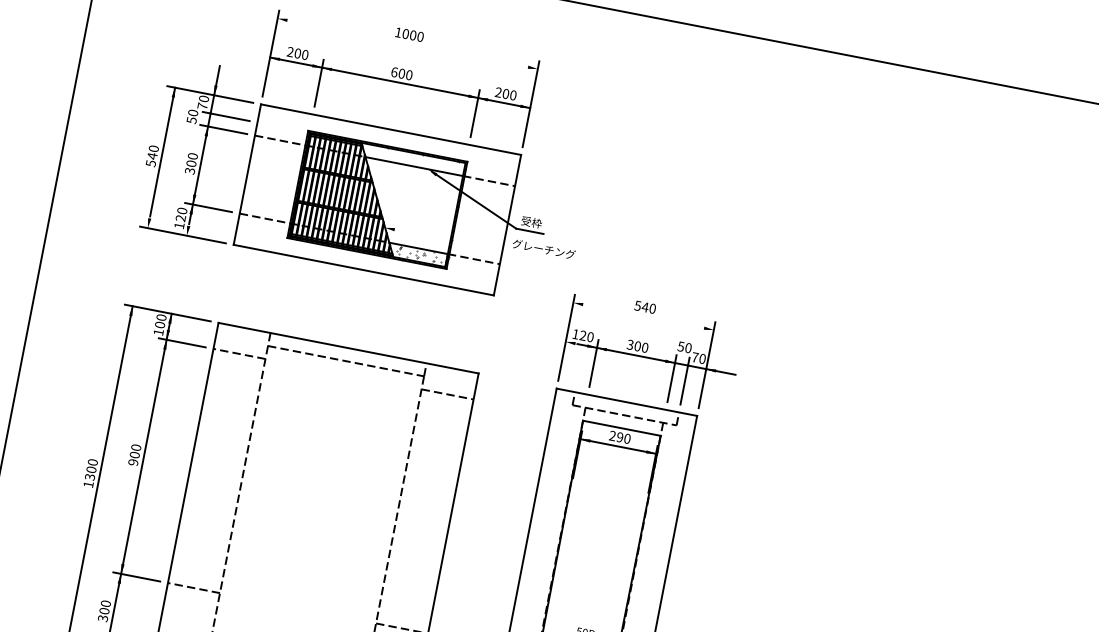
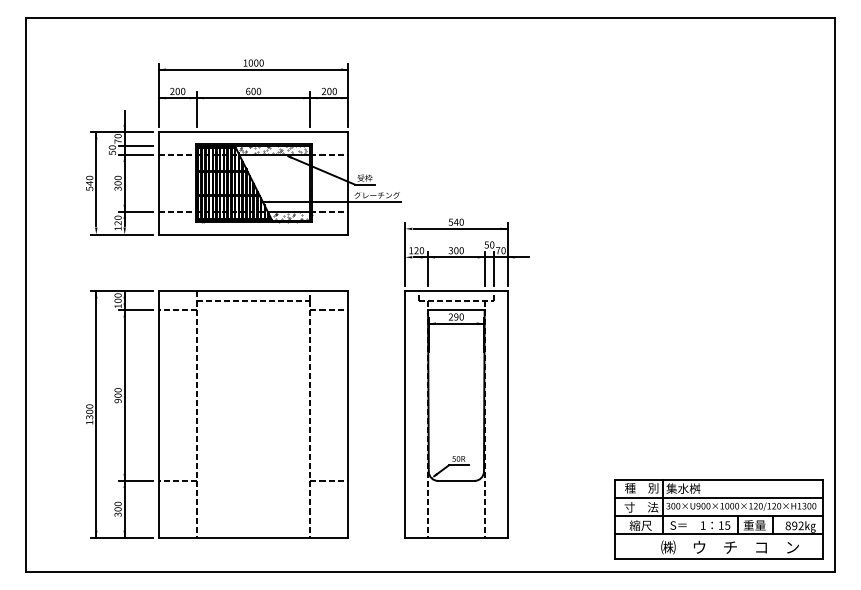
line: (407, 43) -> (253, 69), added
hatch: (416, 159) -> (275, 149), added
line: (479, 245) -> (331, 201), added
line: (649, 316) -> (460, 228), added

